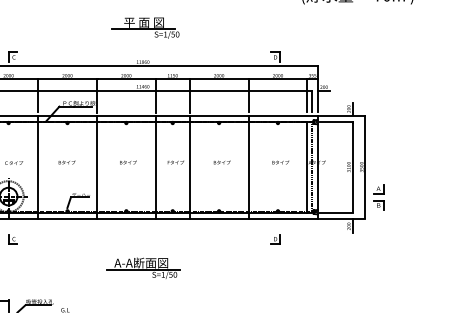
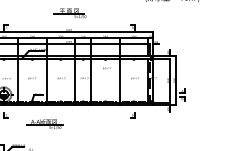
text: (221, 162) -> (106, 68), moved
part: (142, 266) -> (44, 123), moved

